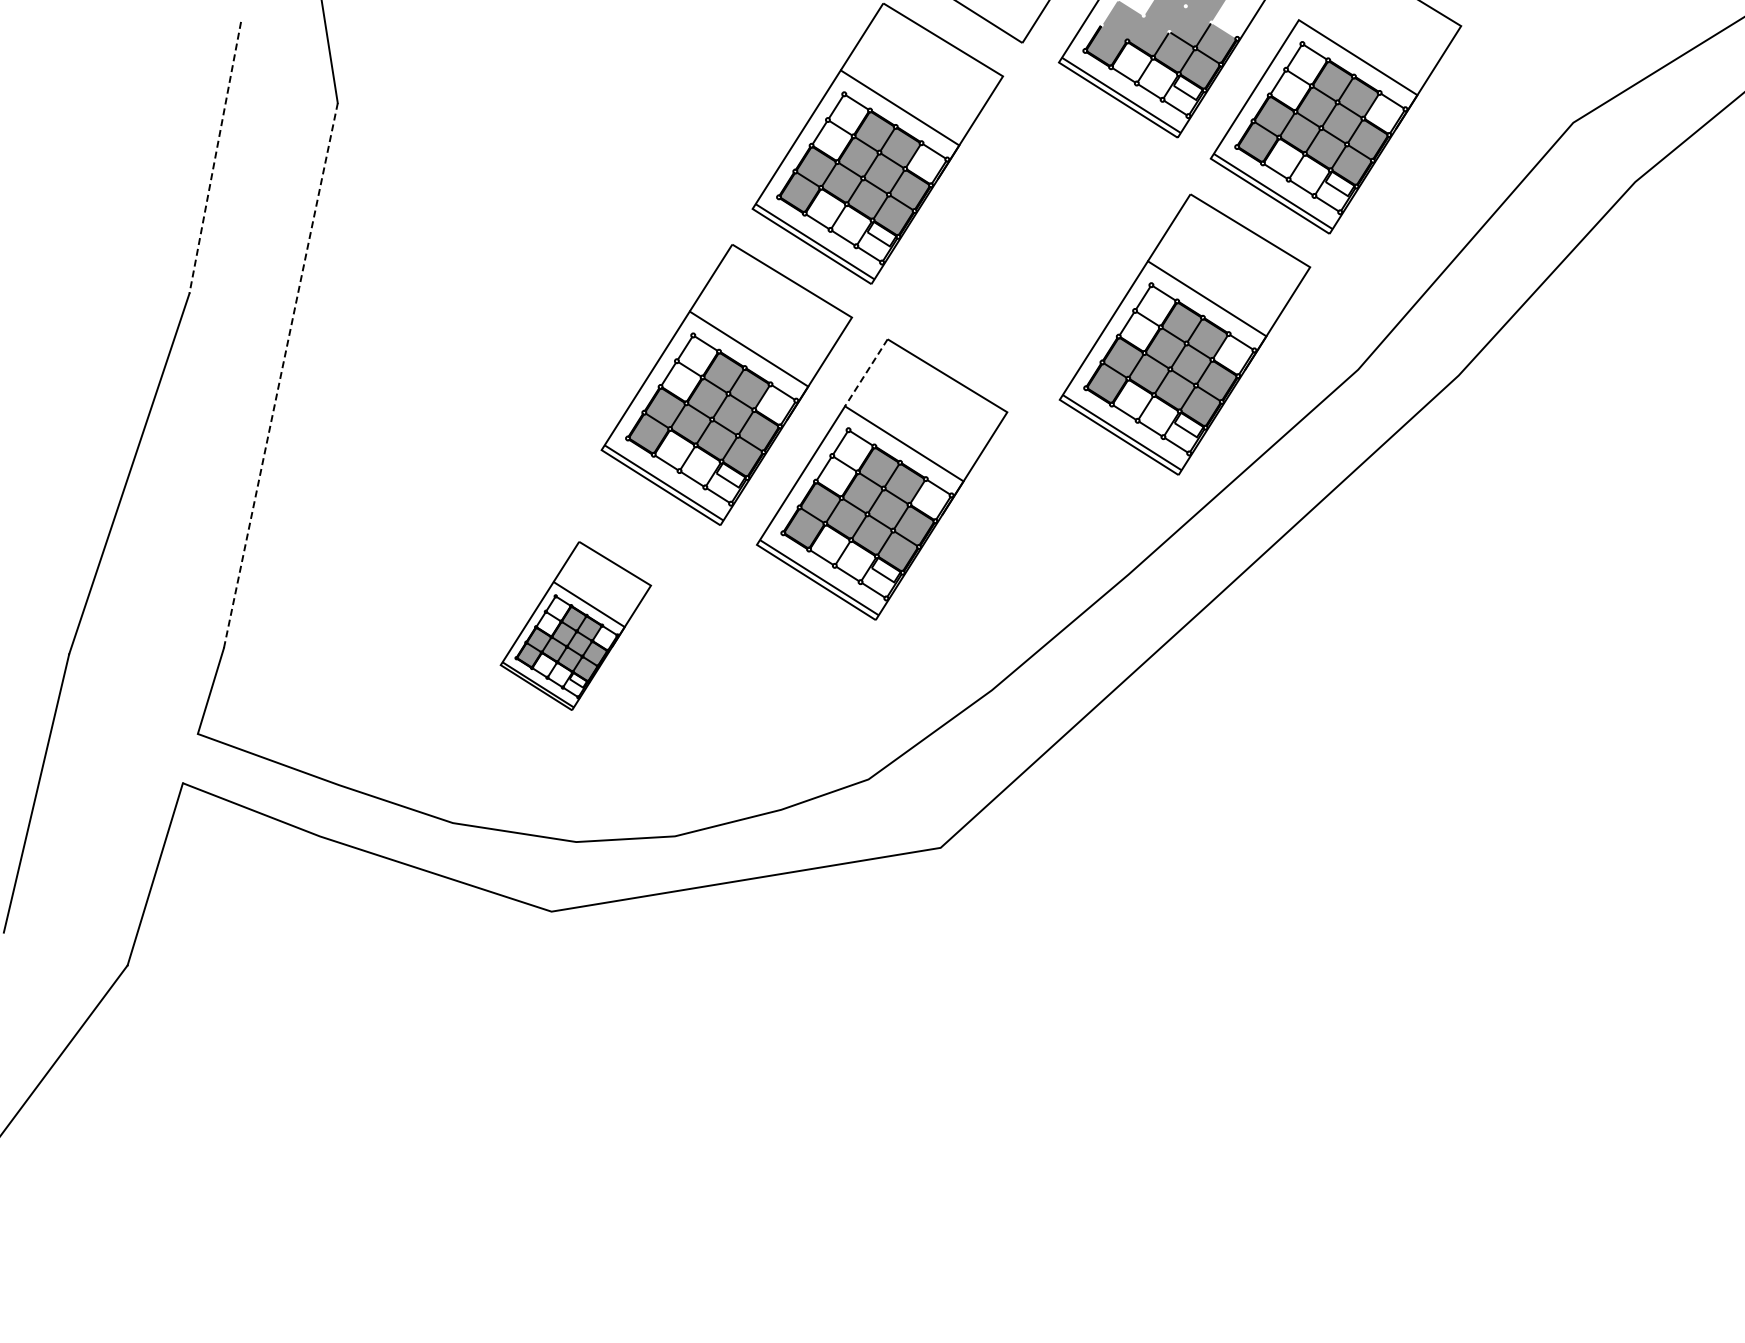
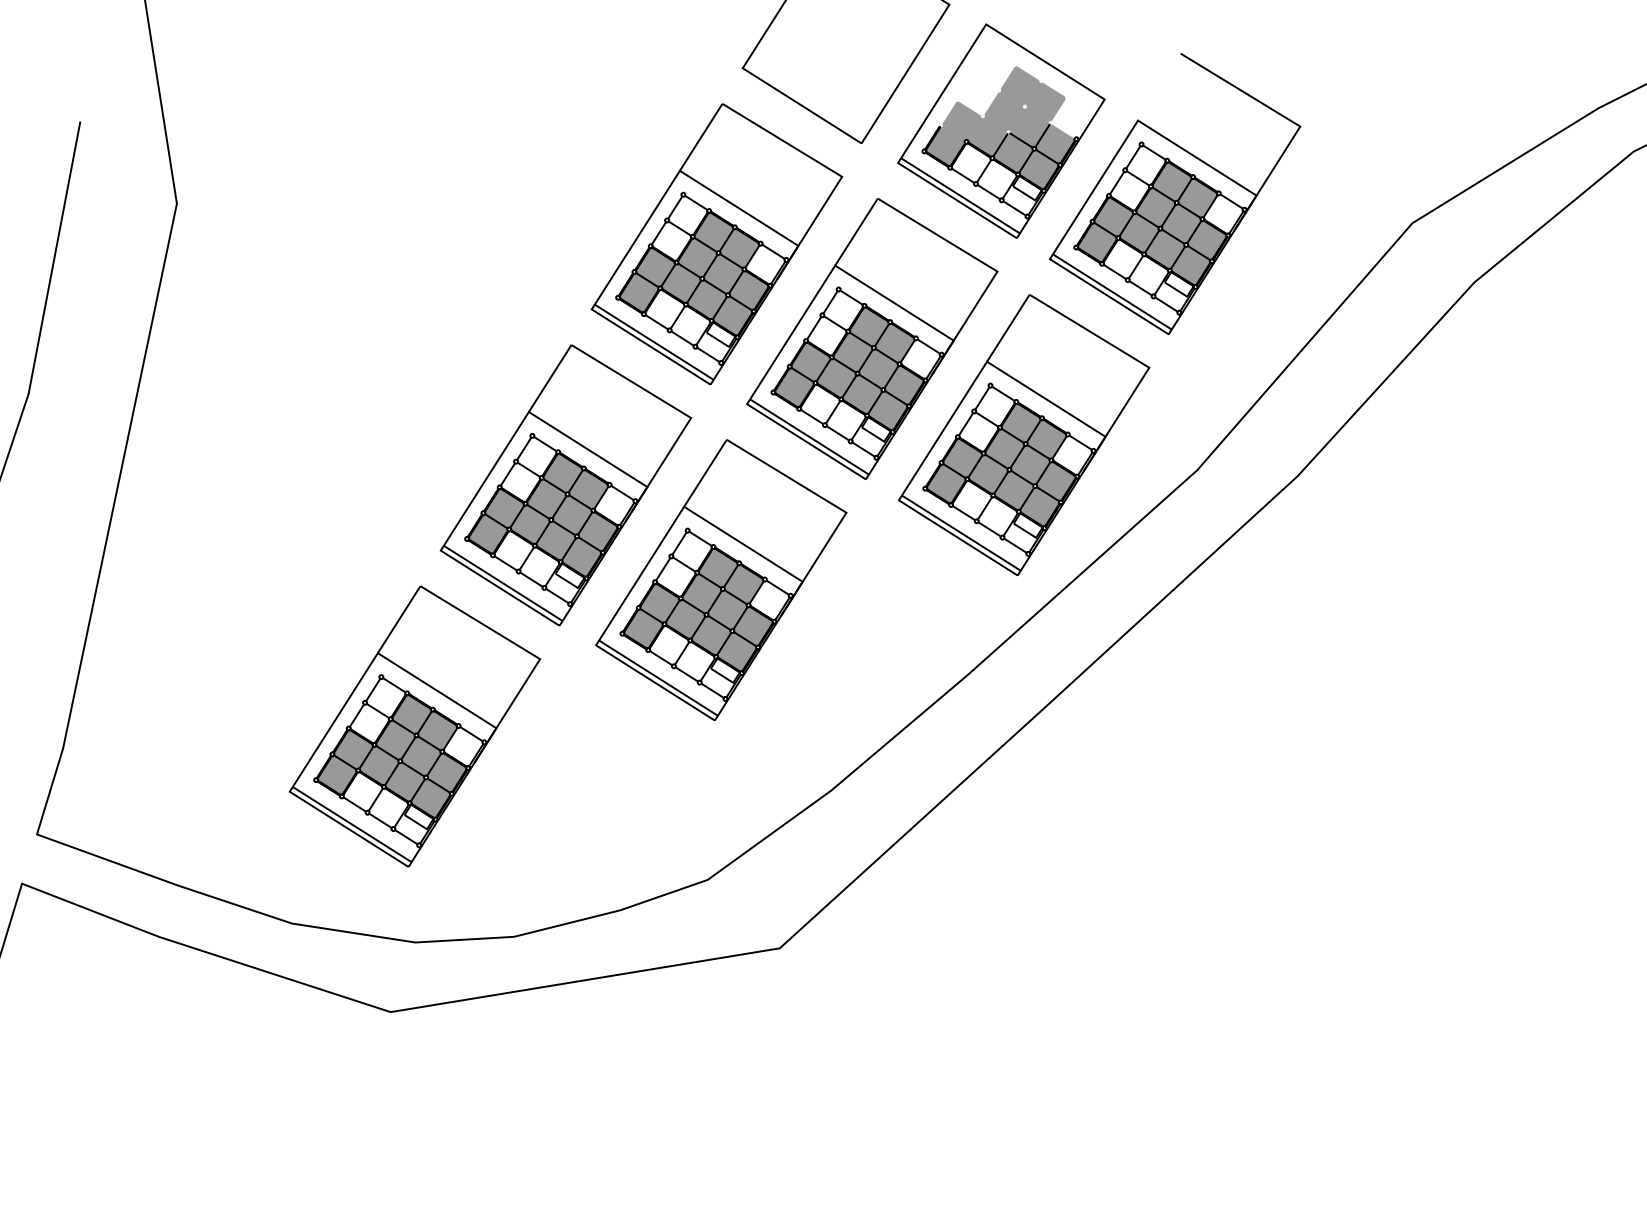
line: (215, 158) -> (54, 258), dashed -> solid
part: (1033, 238) -> (872, 338), added
line: (866, 372) -> (705, 472), dashed -> solid
line: (280, 375) -> (119, 475), dashed -> solid
part: (575, 625) -> (414, 725), size x1.67

